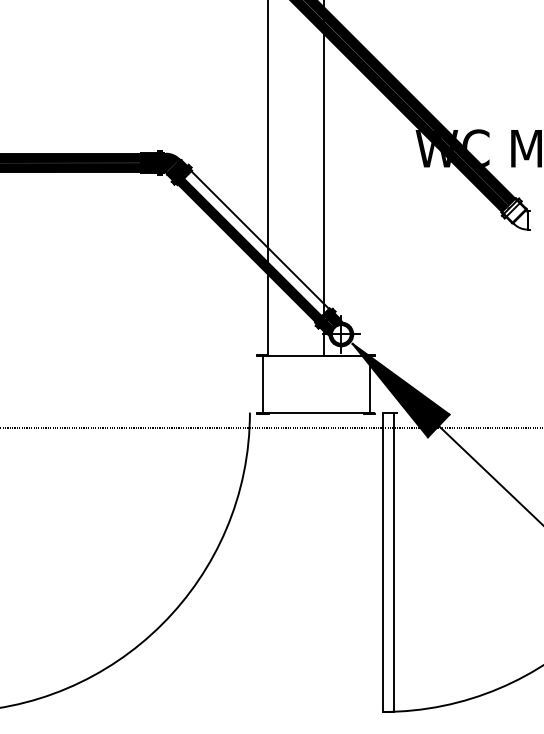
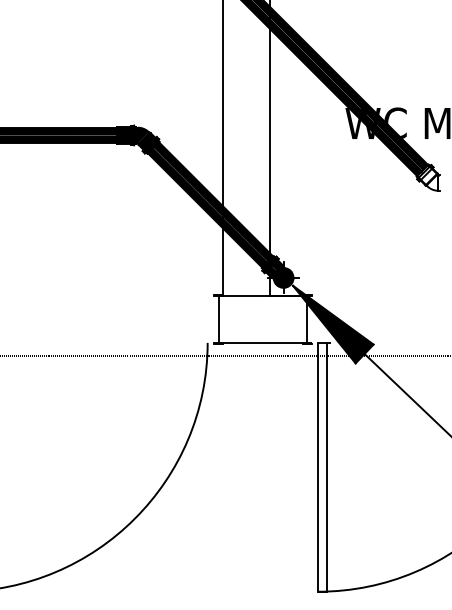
fill: (256, 243) -> (213, 202), added
fill: (340, 334) -> (282, 277), added

